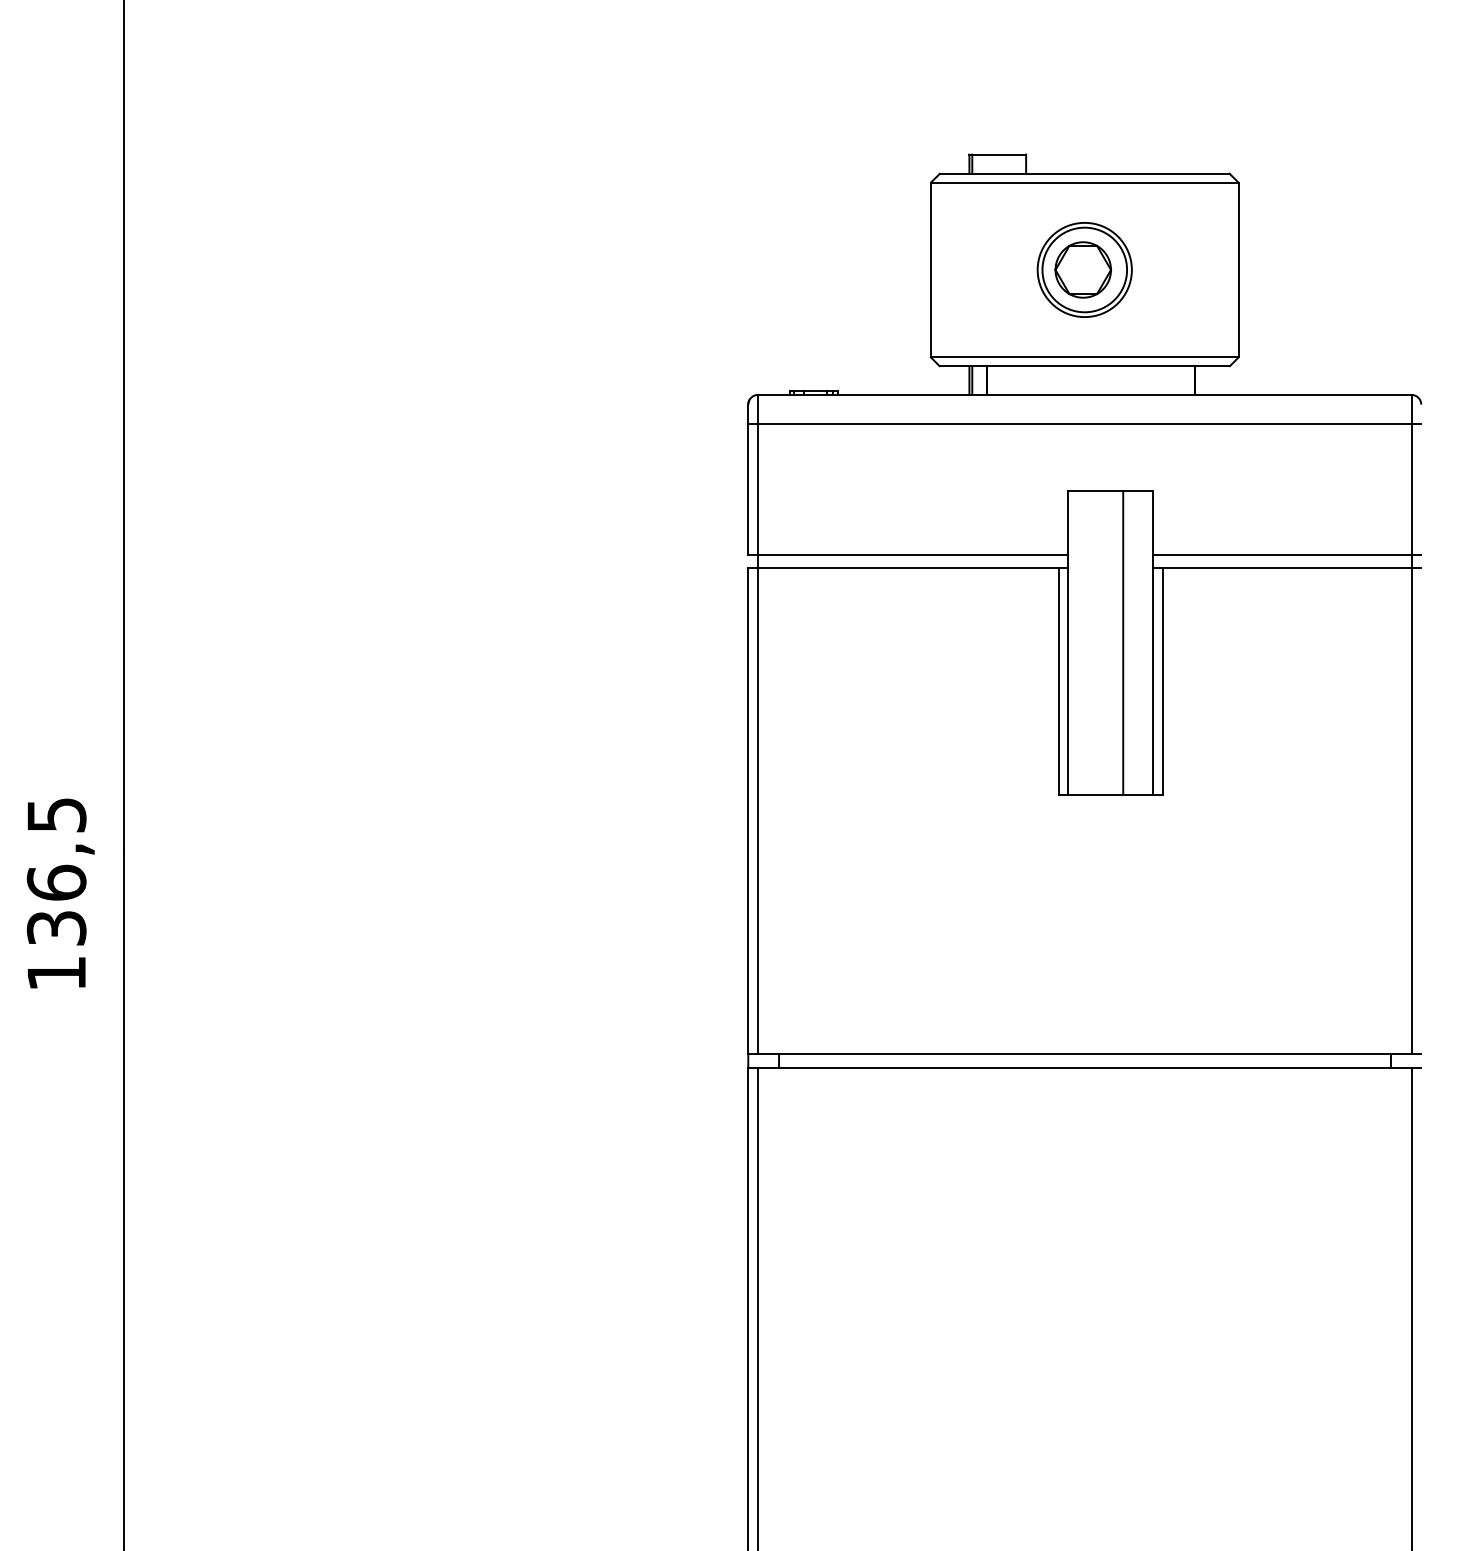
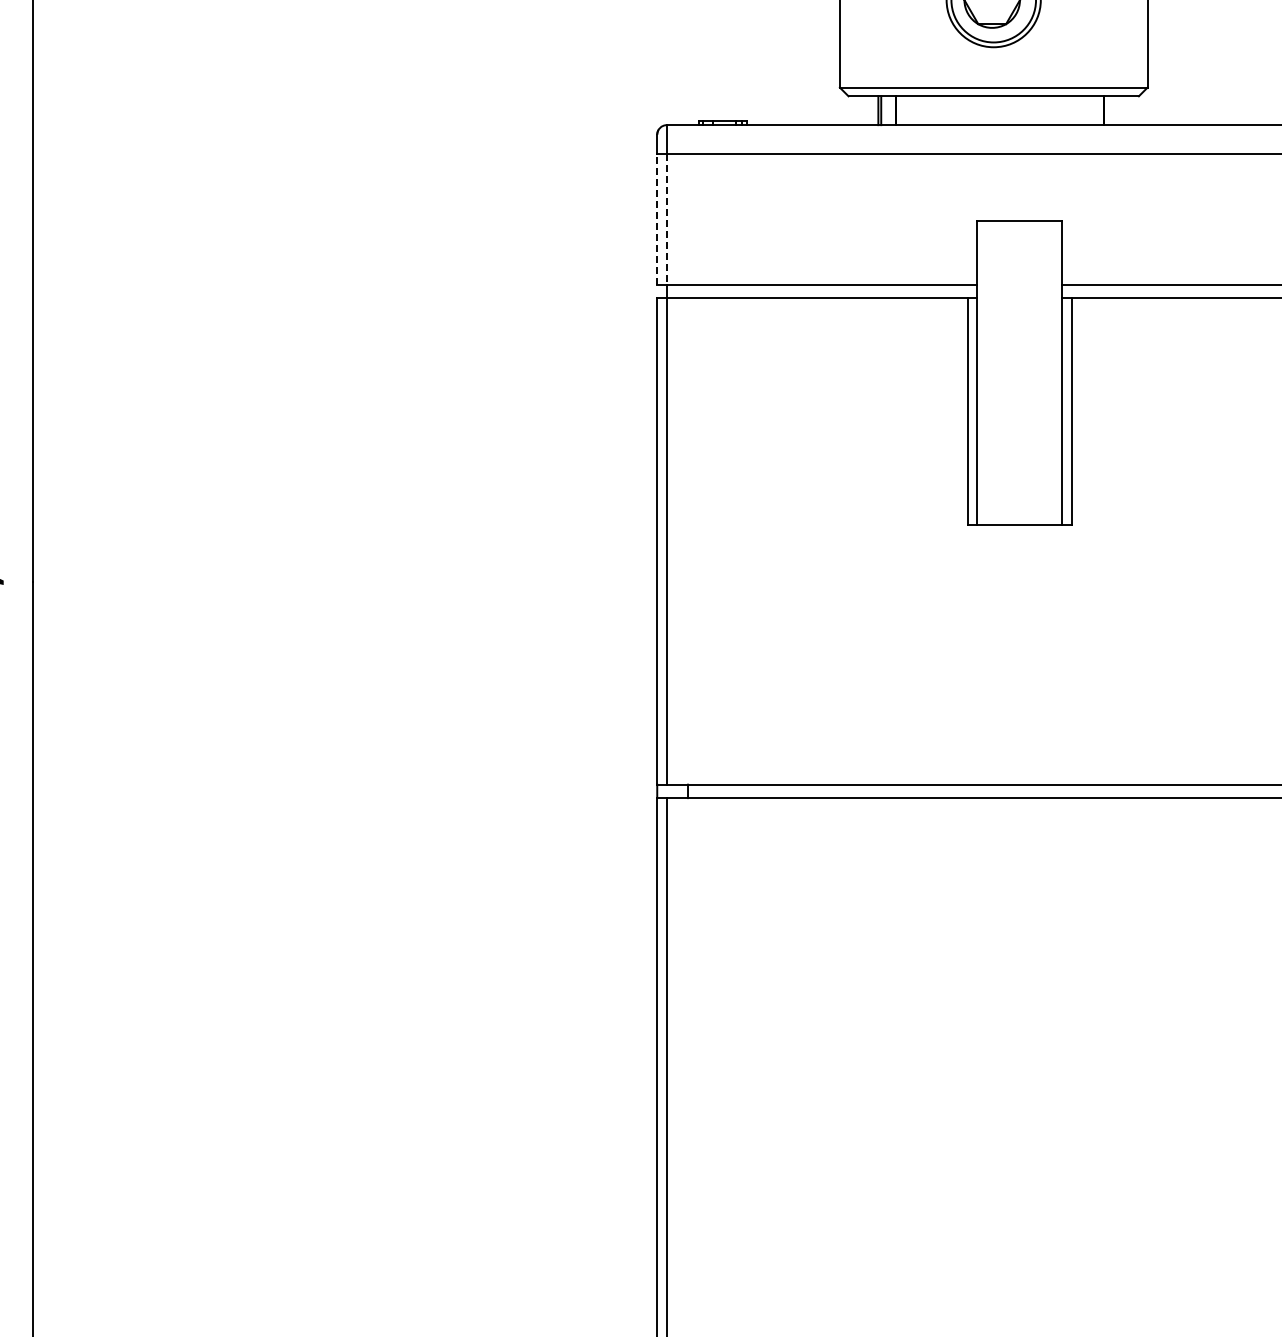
line: (748, 488) -> (657, 218), solid -> dashed
line: (757, 489) -> (666, 219), solid -> dashed
line: (1123, 642) -> (1032, 372), removed

